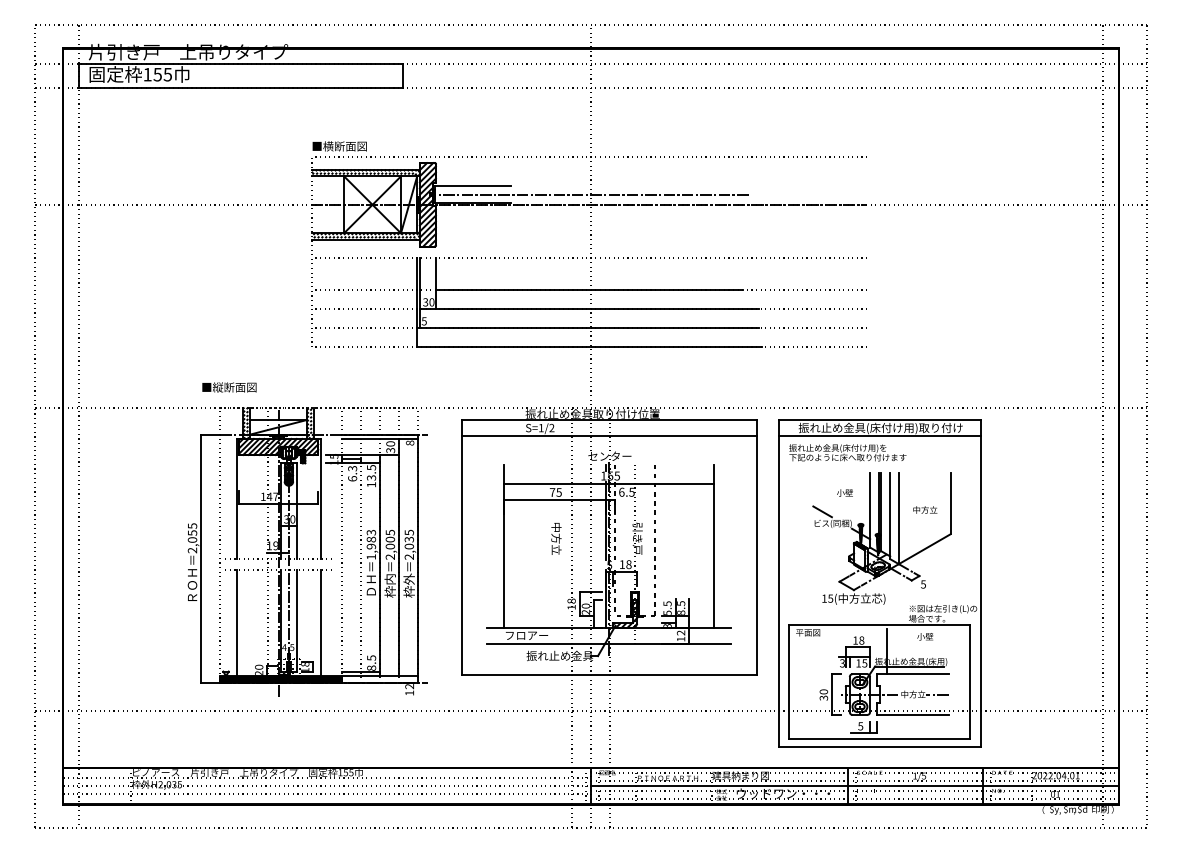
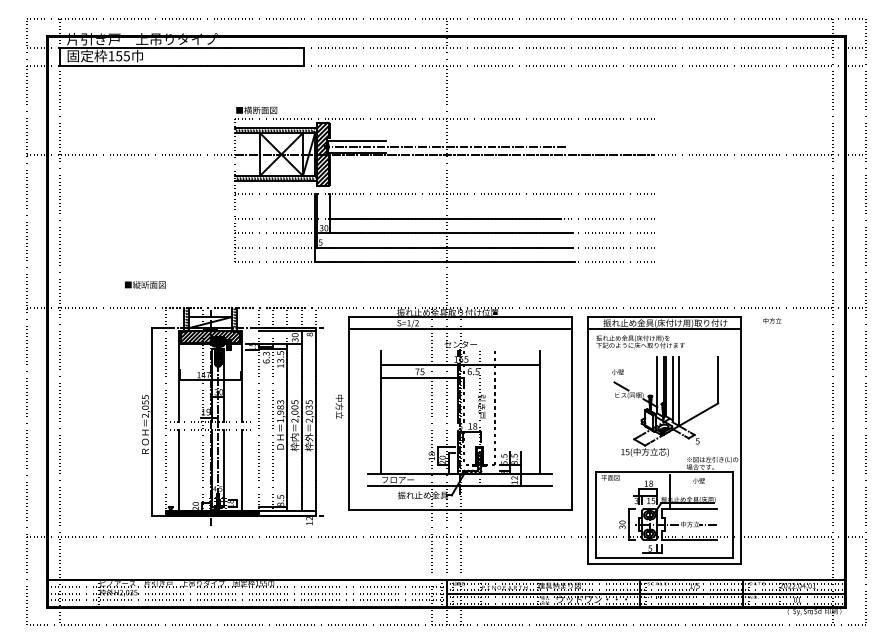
text: (229, 387) -> (145, 284), moved
text: (844, 492) -> (617, 371), moved
text: (925, 509) -> (772, 320), moved
text: (556, 538) -> (339, 406), moved

